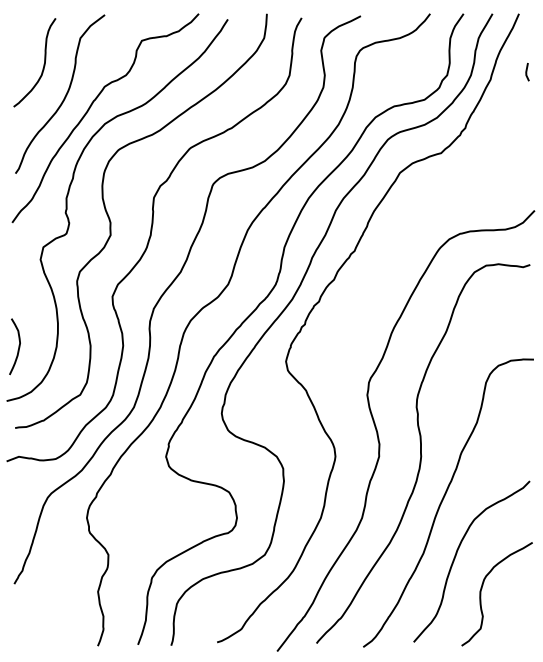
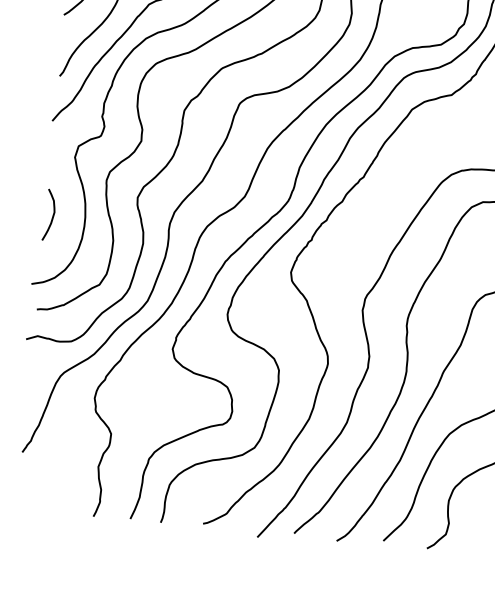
curve: (18, 346) -> (52, 215), moved

